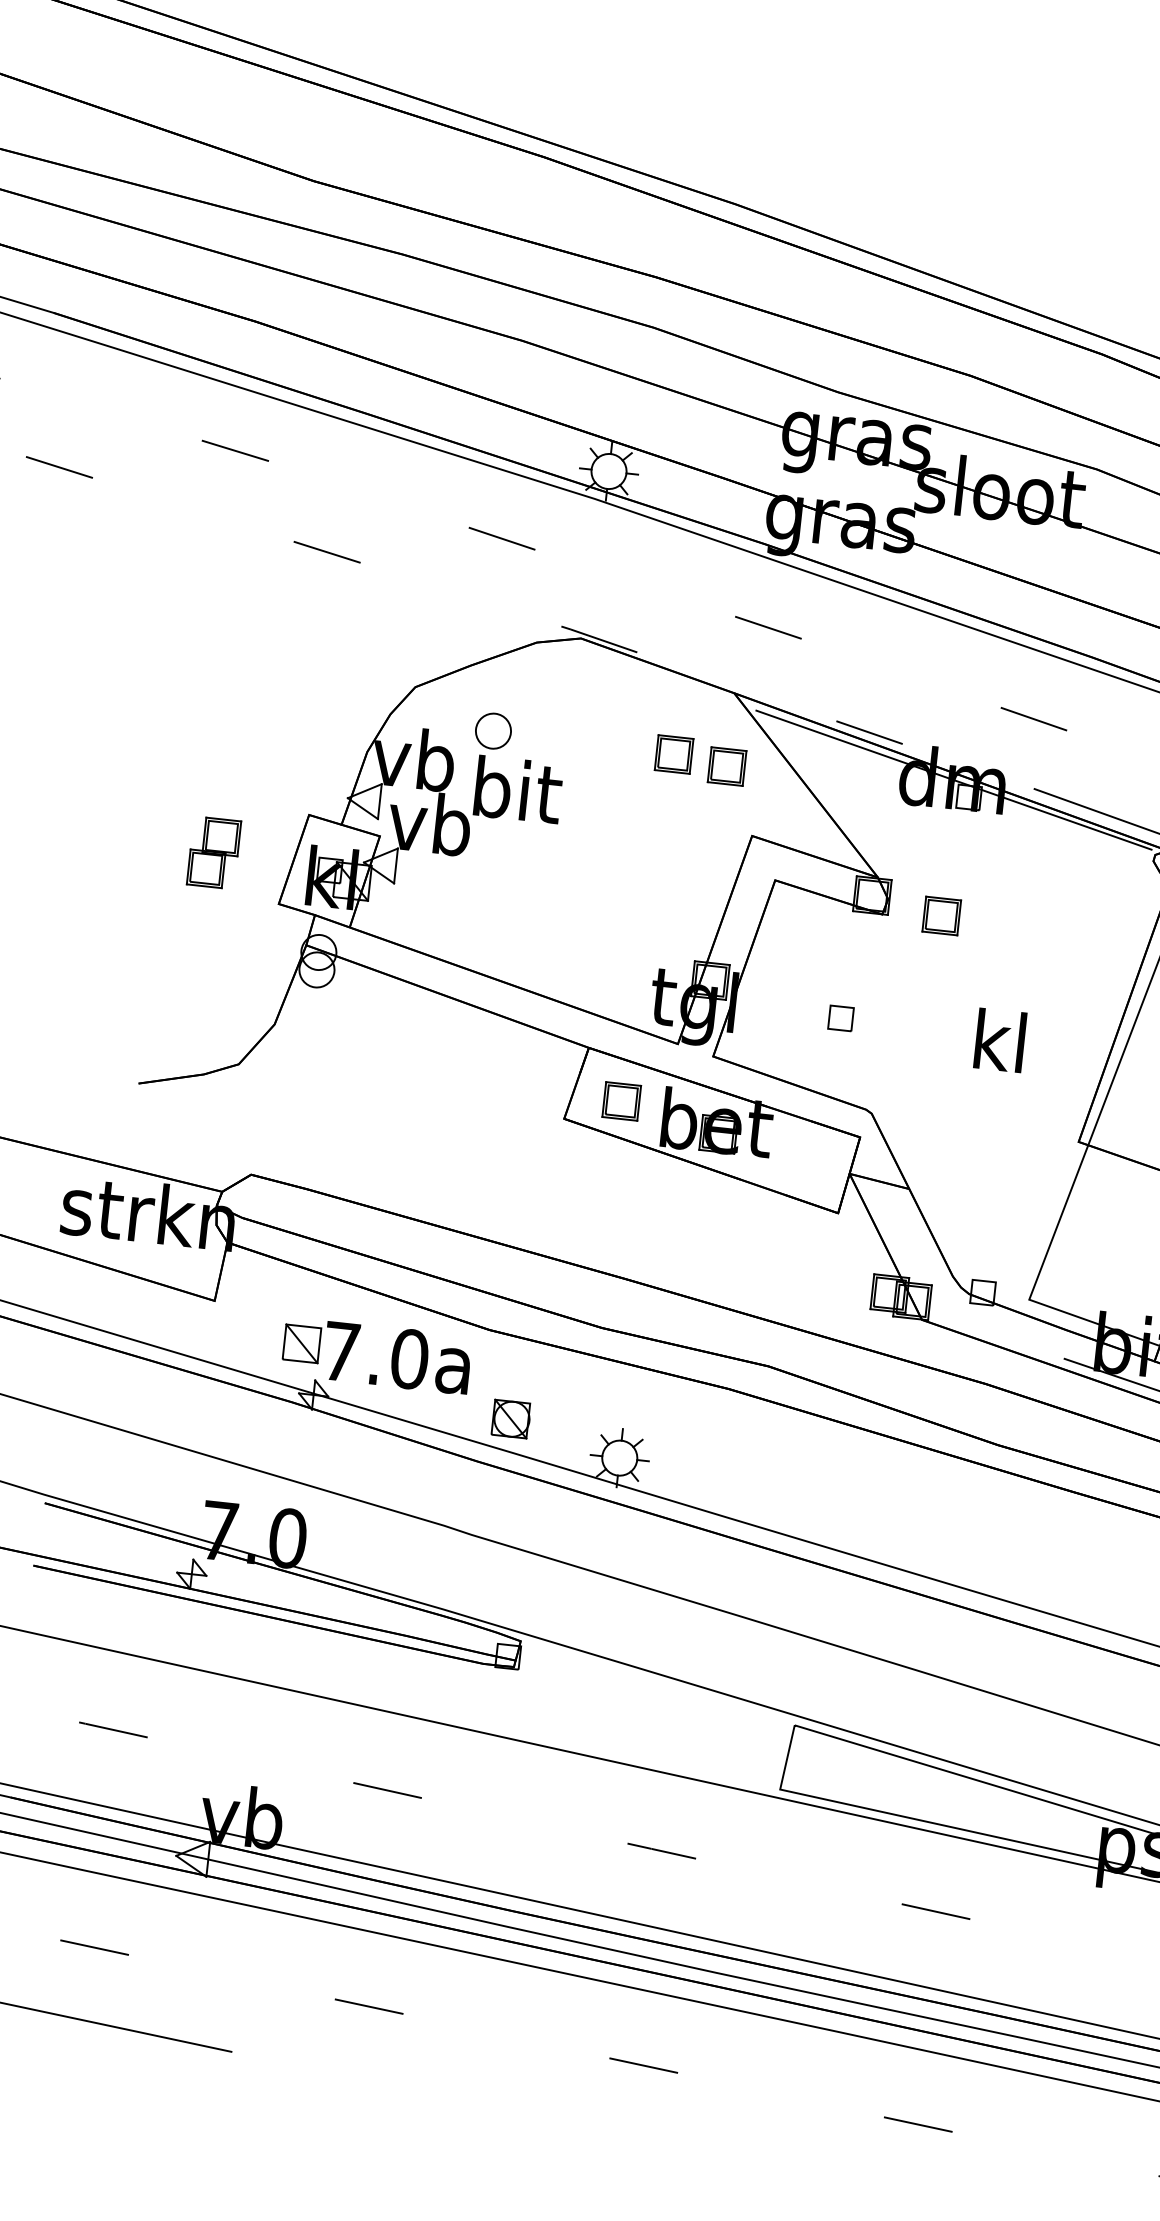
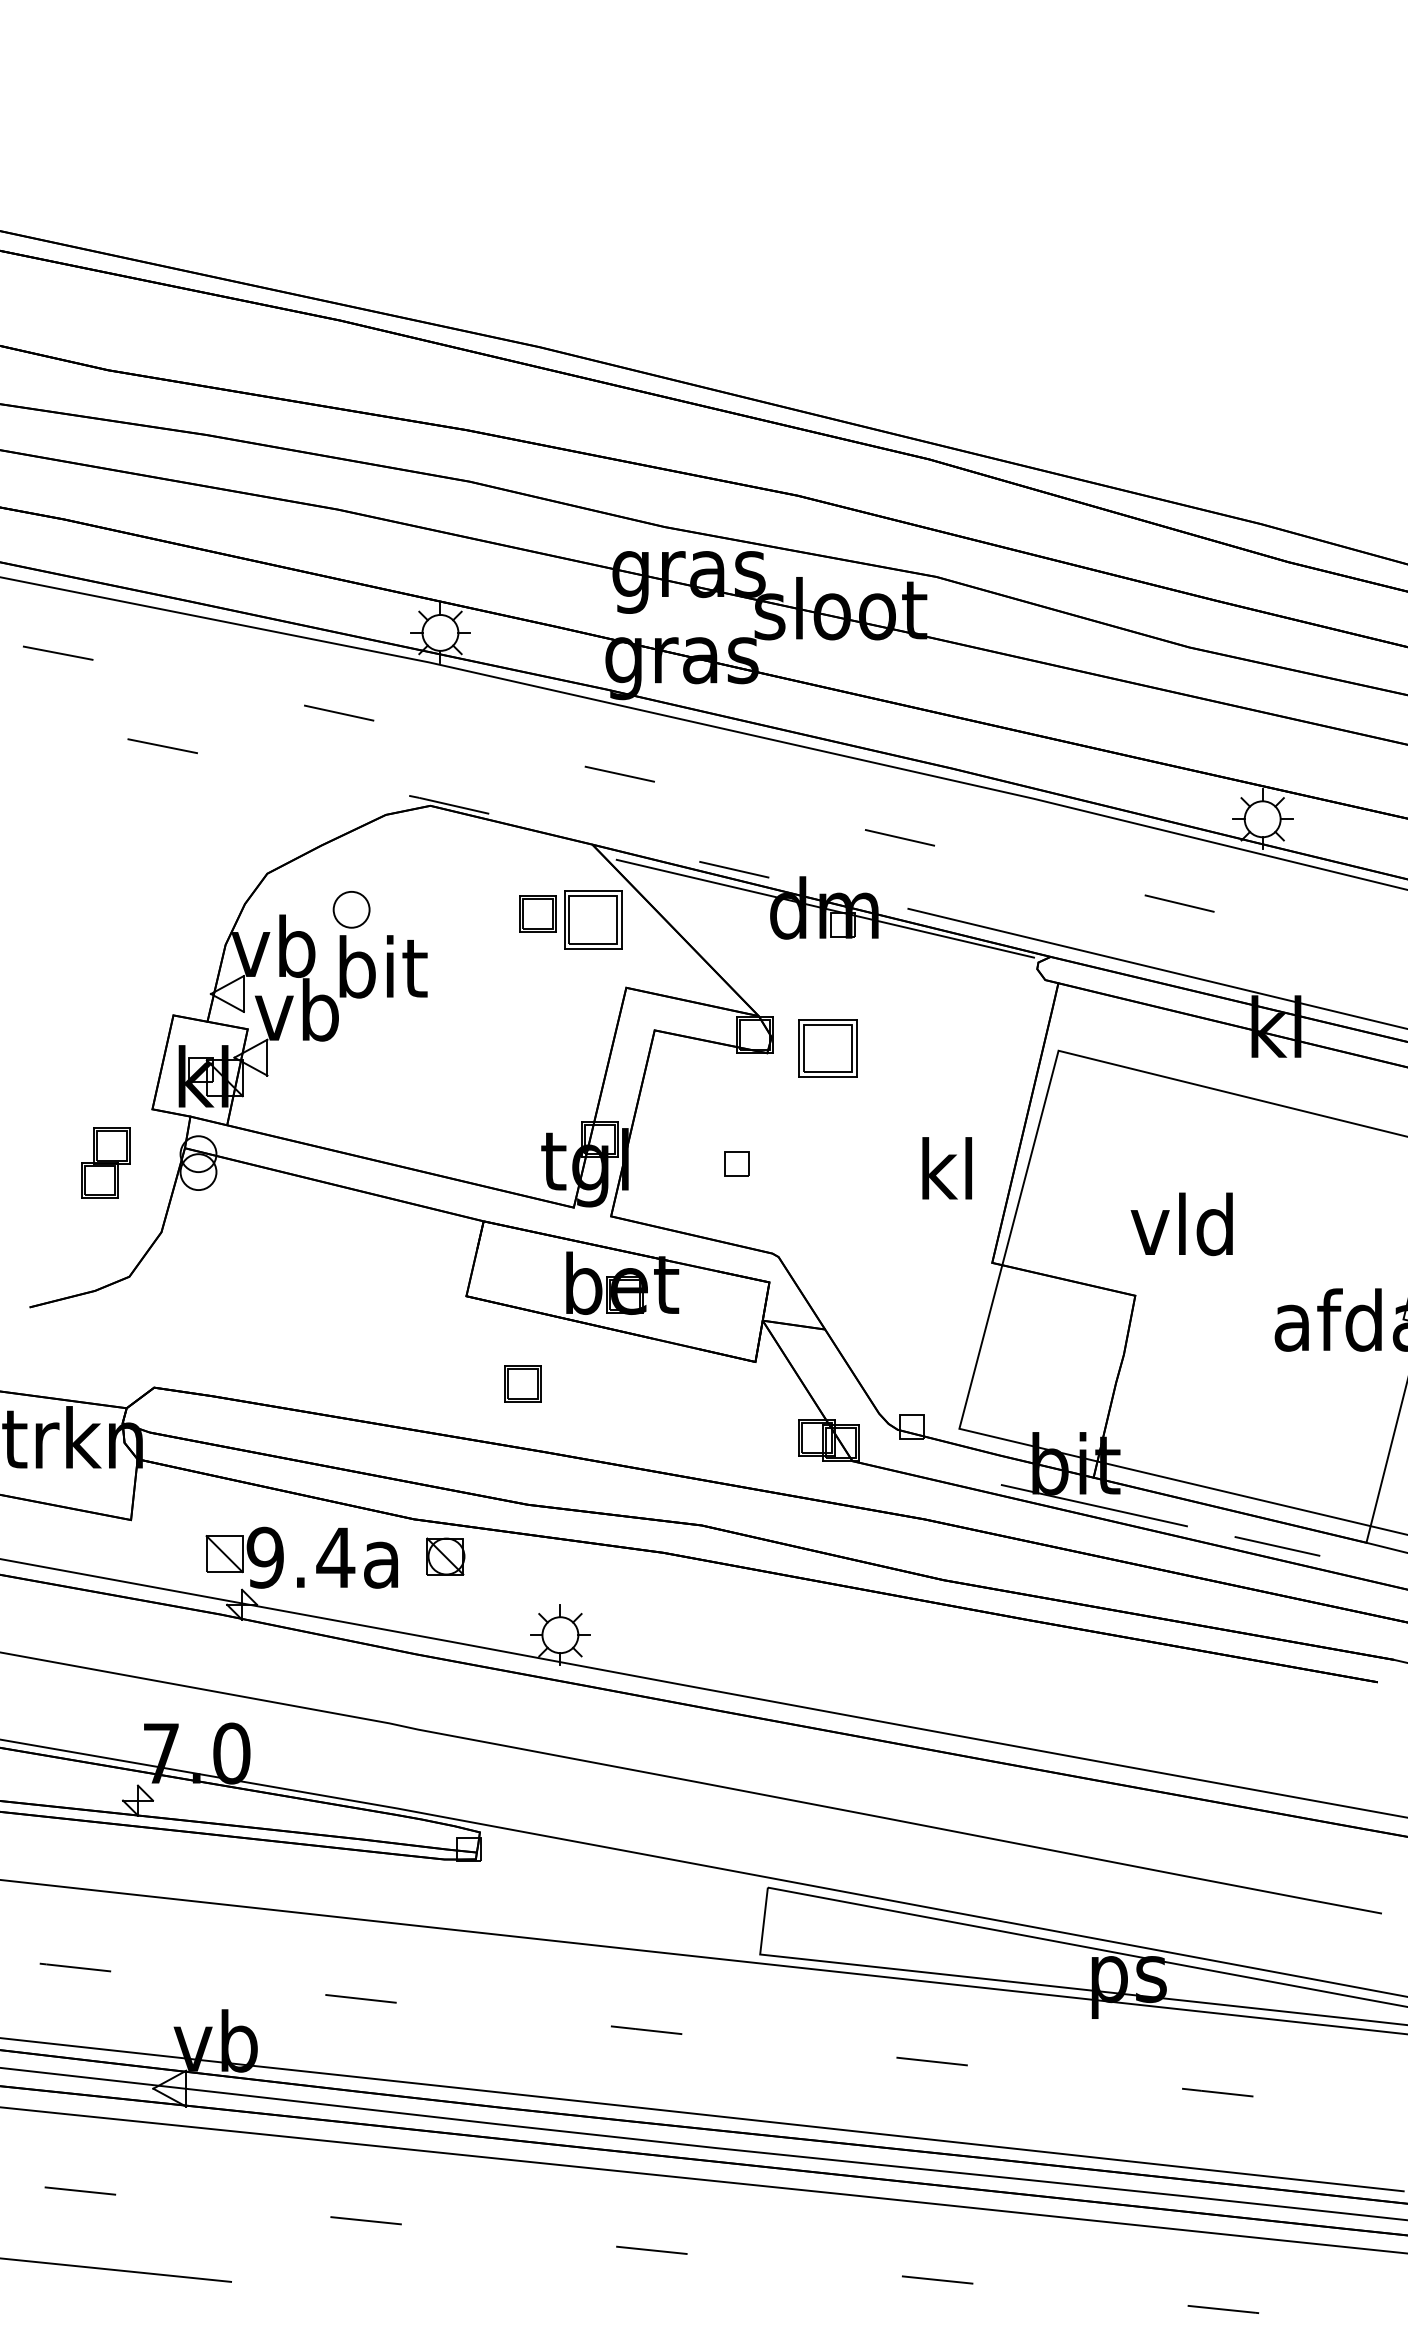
part: (726, 766) -> (592, 919), size x1.6
part: (213, 851) -> (105, 1162), moved
part: (941, 915) -> (827, 1047), size x1.6
text: (999, 1040) -> (946, 1168), moved
part: (621, 1100) -> (522, 1383), moved
text: (375, 1355) -> (300, 1557), 7.0a -> 9.4a
part: (511, 1419) -> (445, 1556), moved

